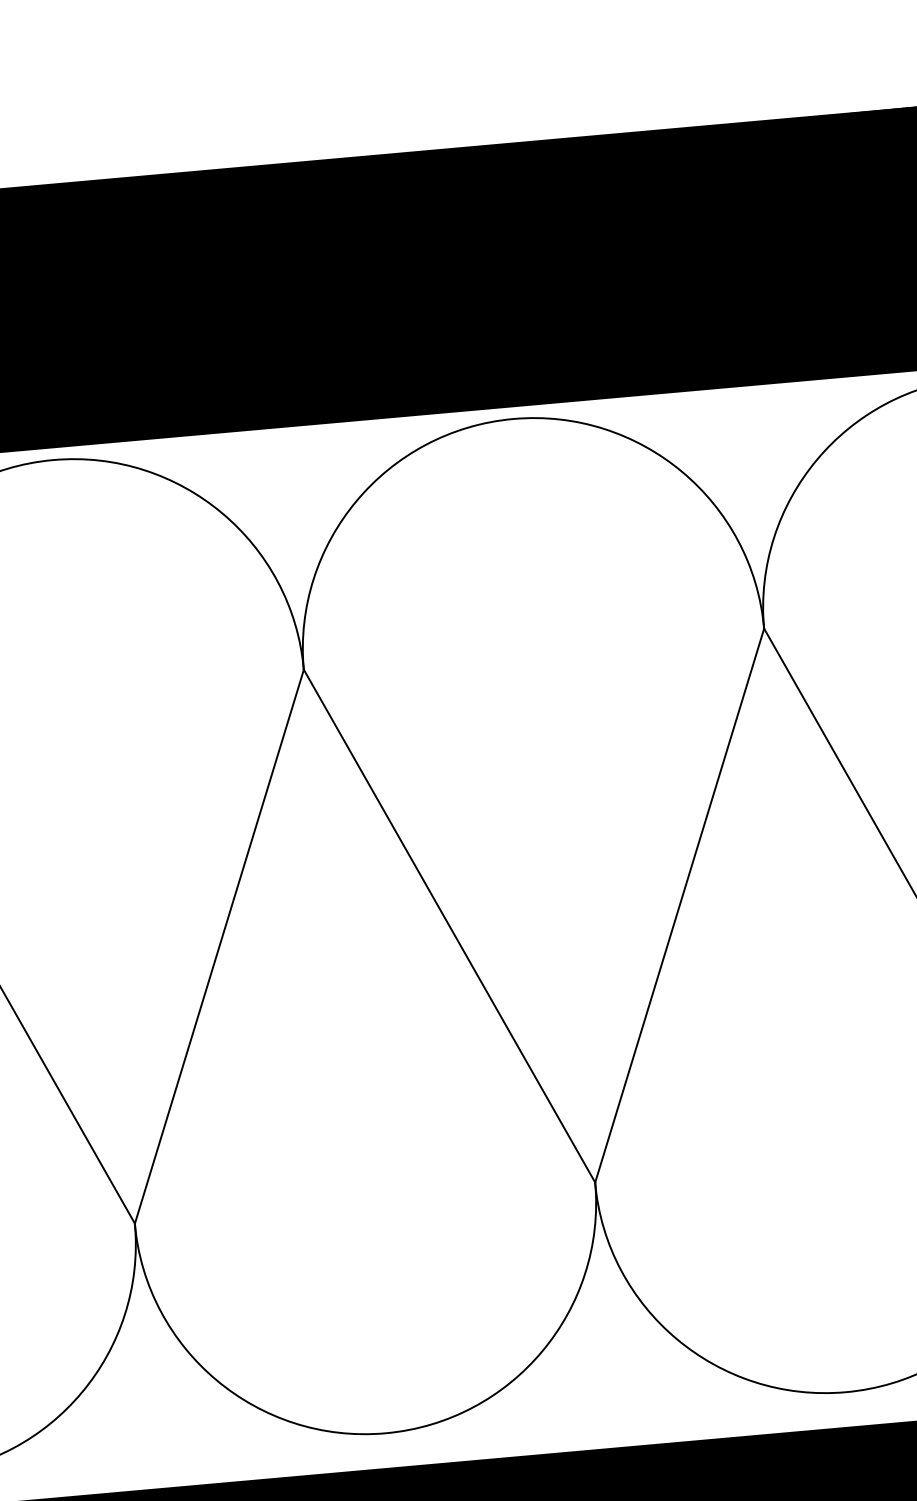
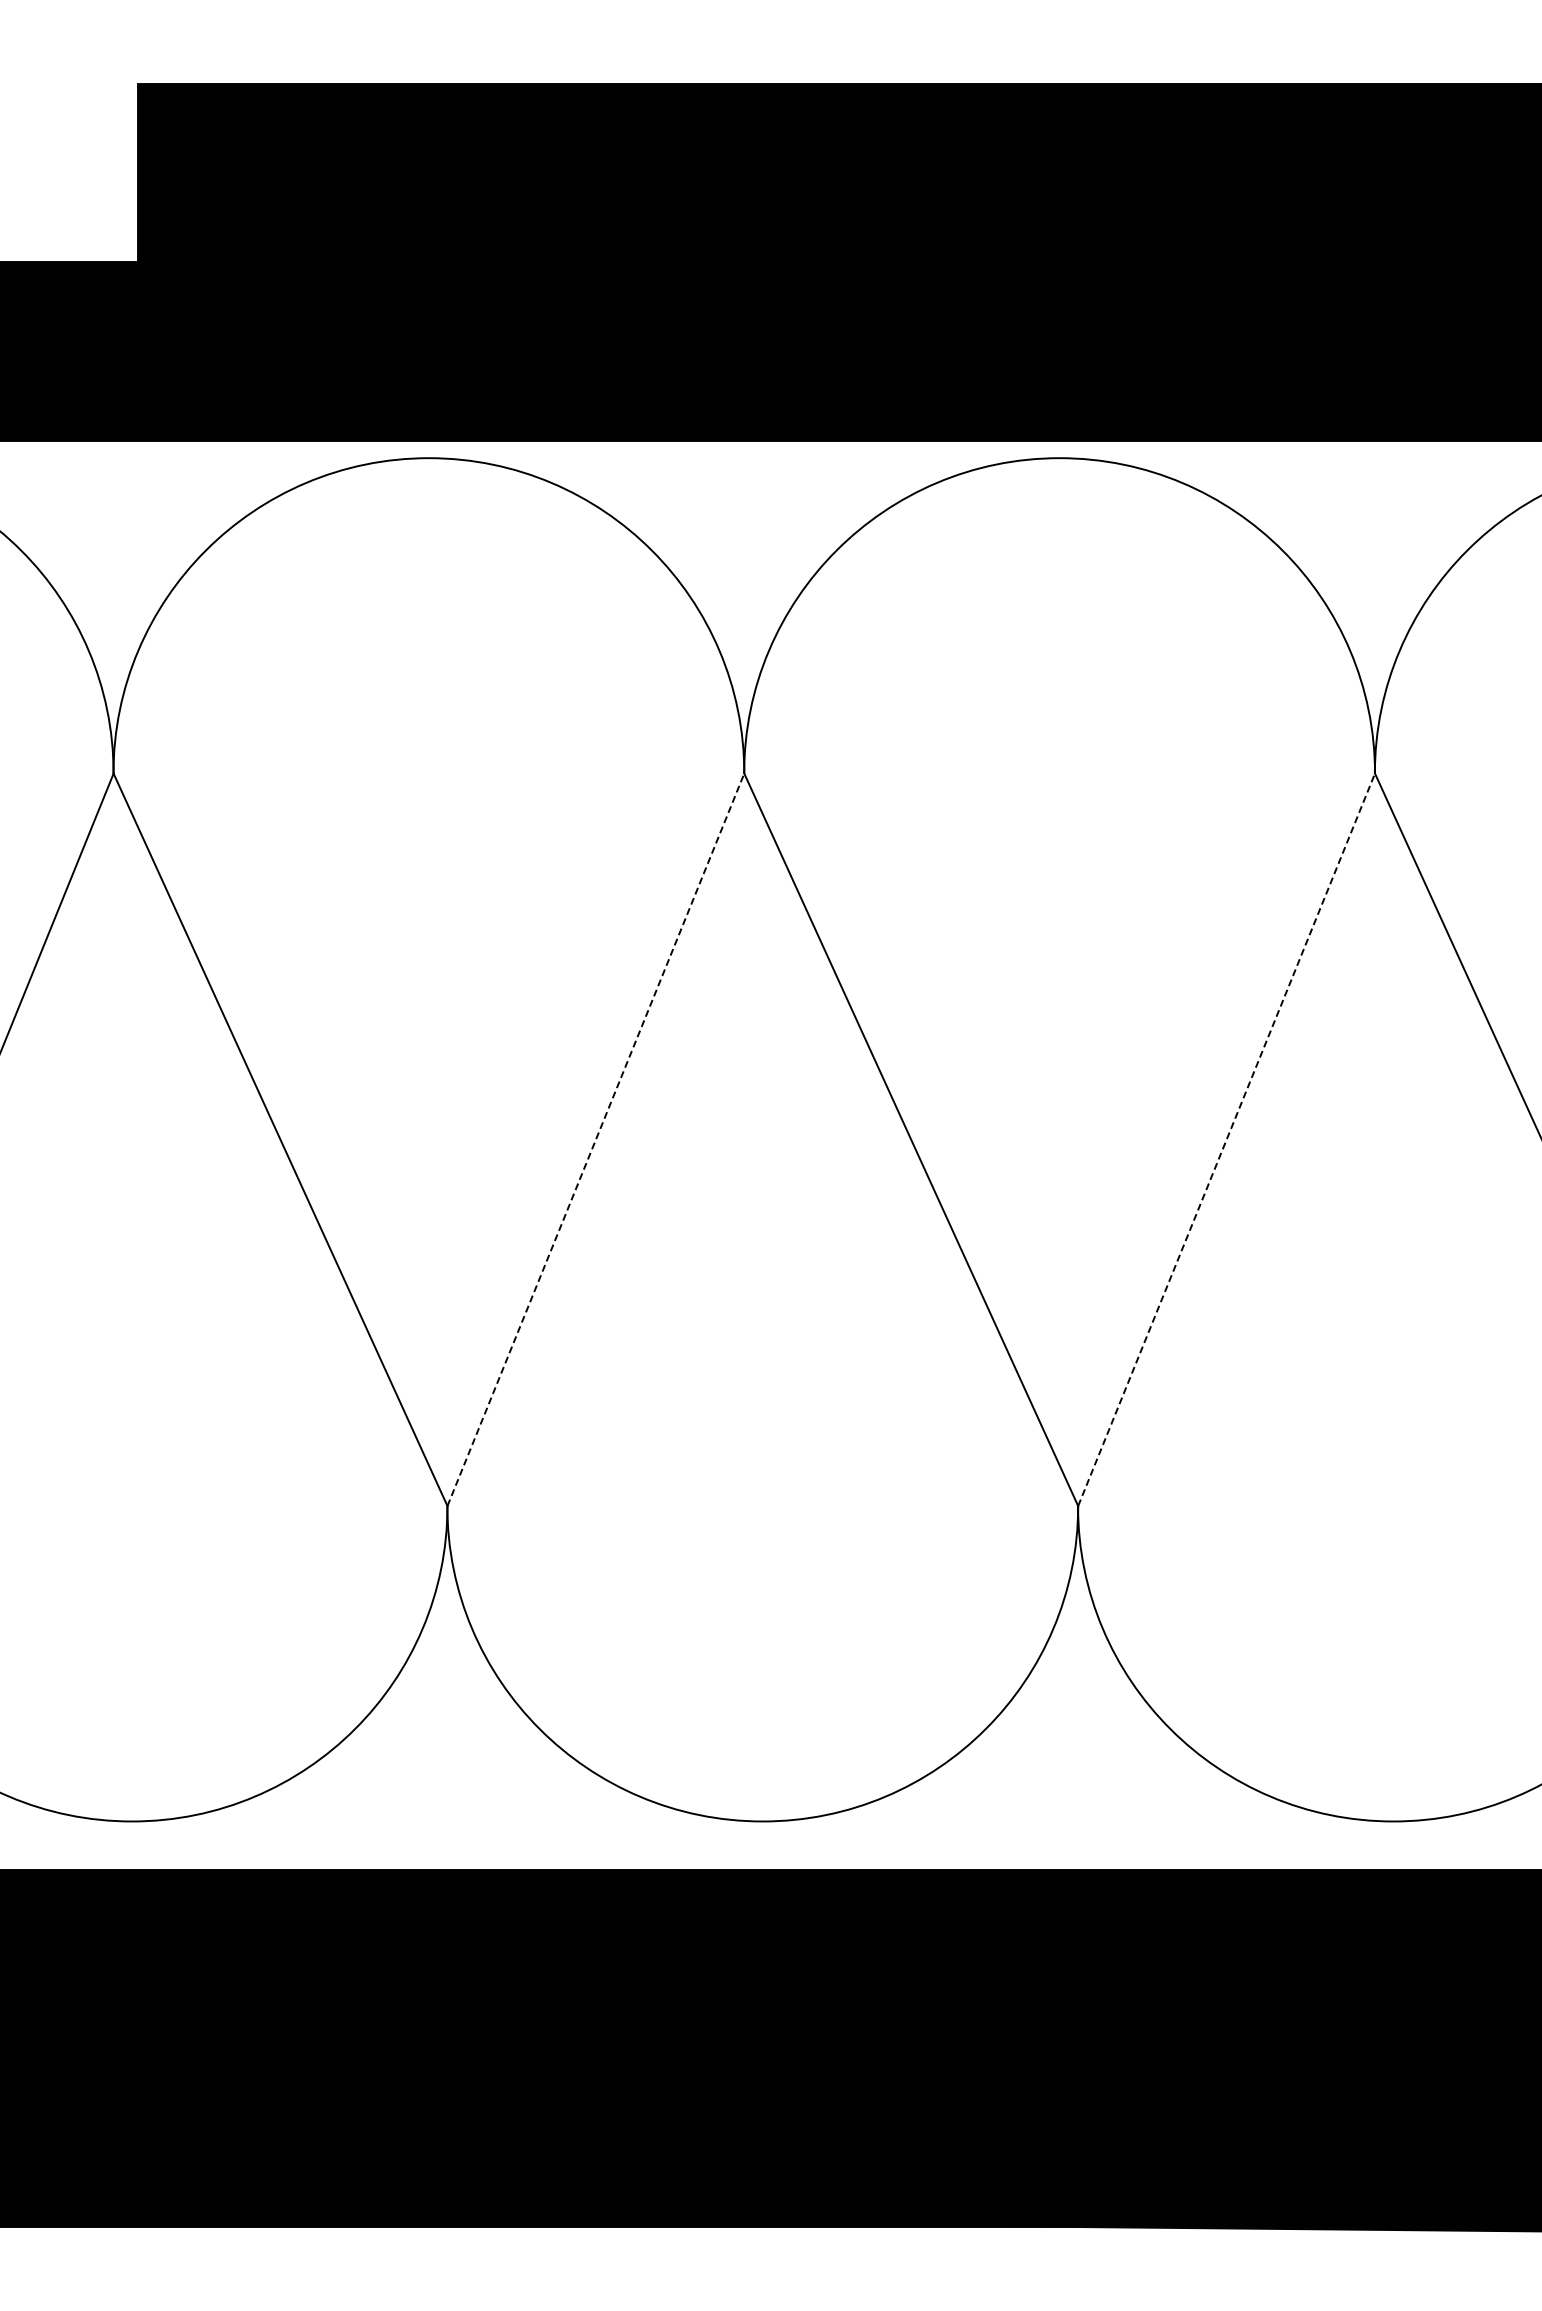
line: (679, 905) -> (1226, 1139), solid -> dashed
line: (219, 946) -> (596, 1139), solid -> dashed

